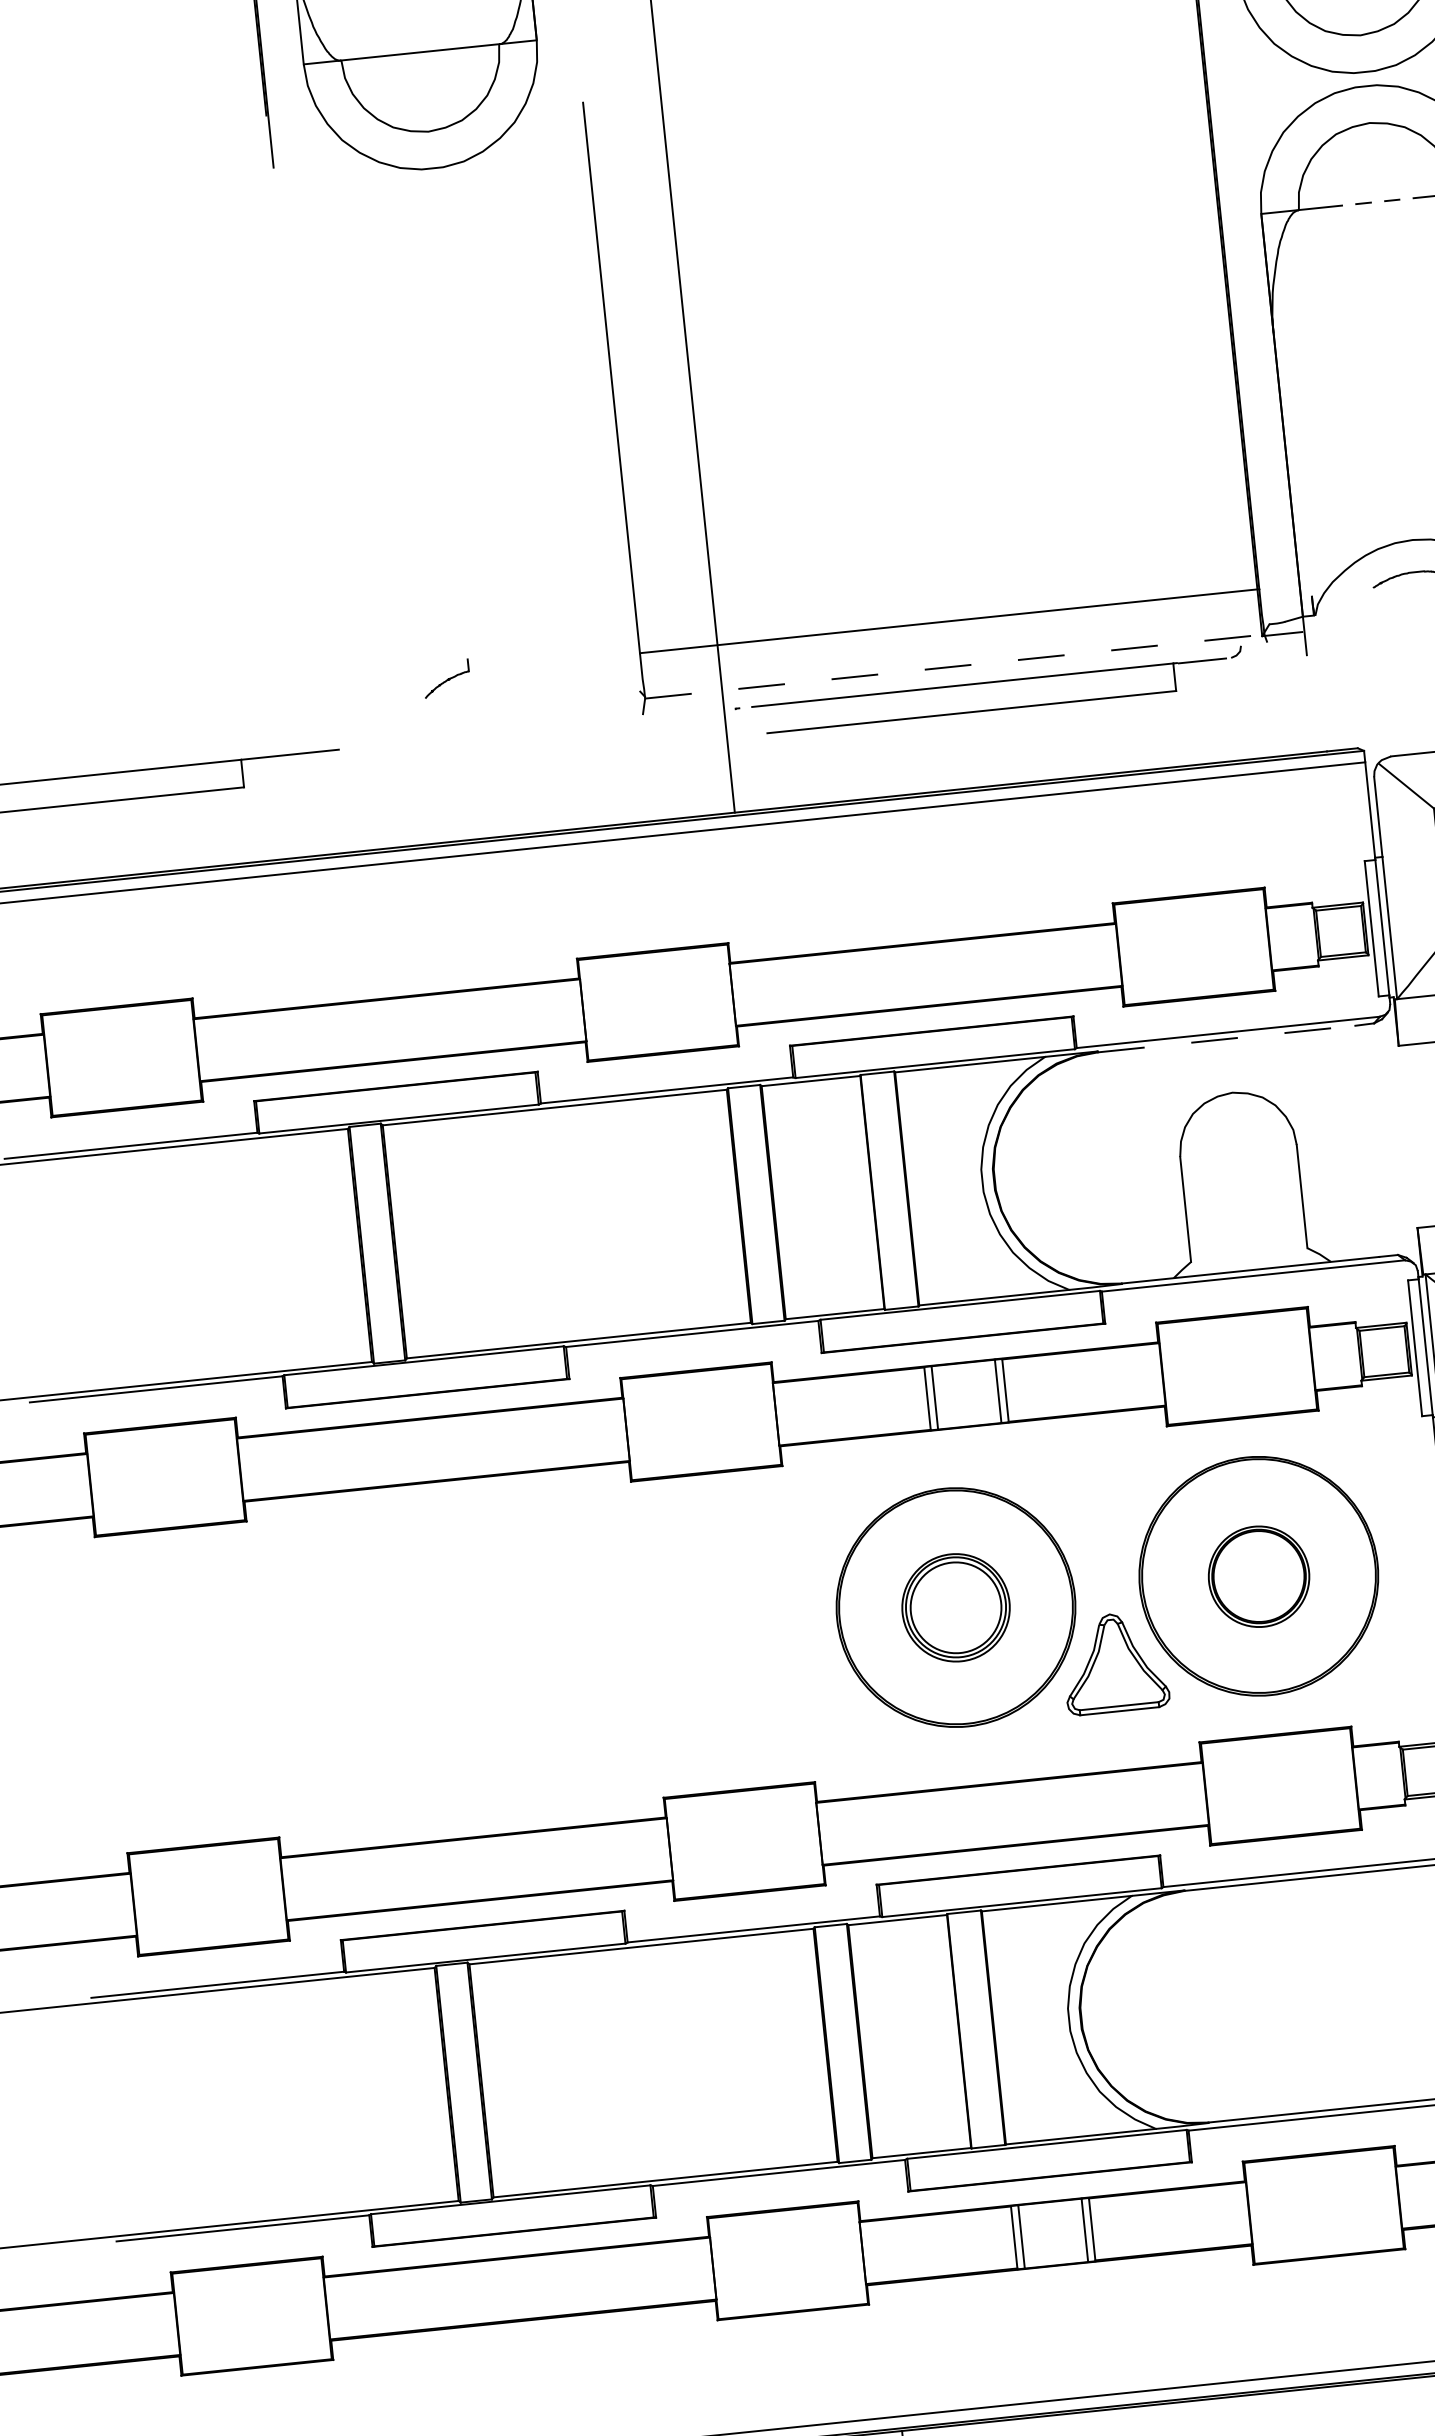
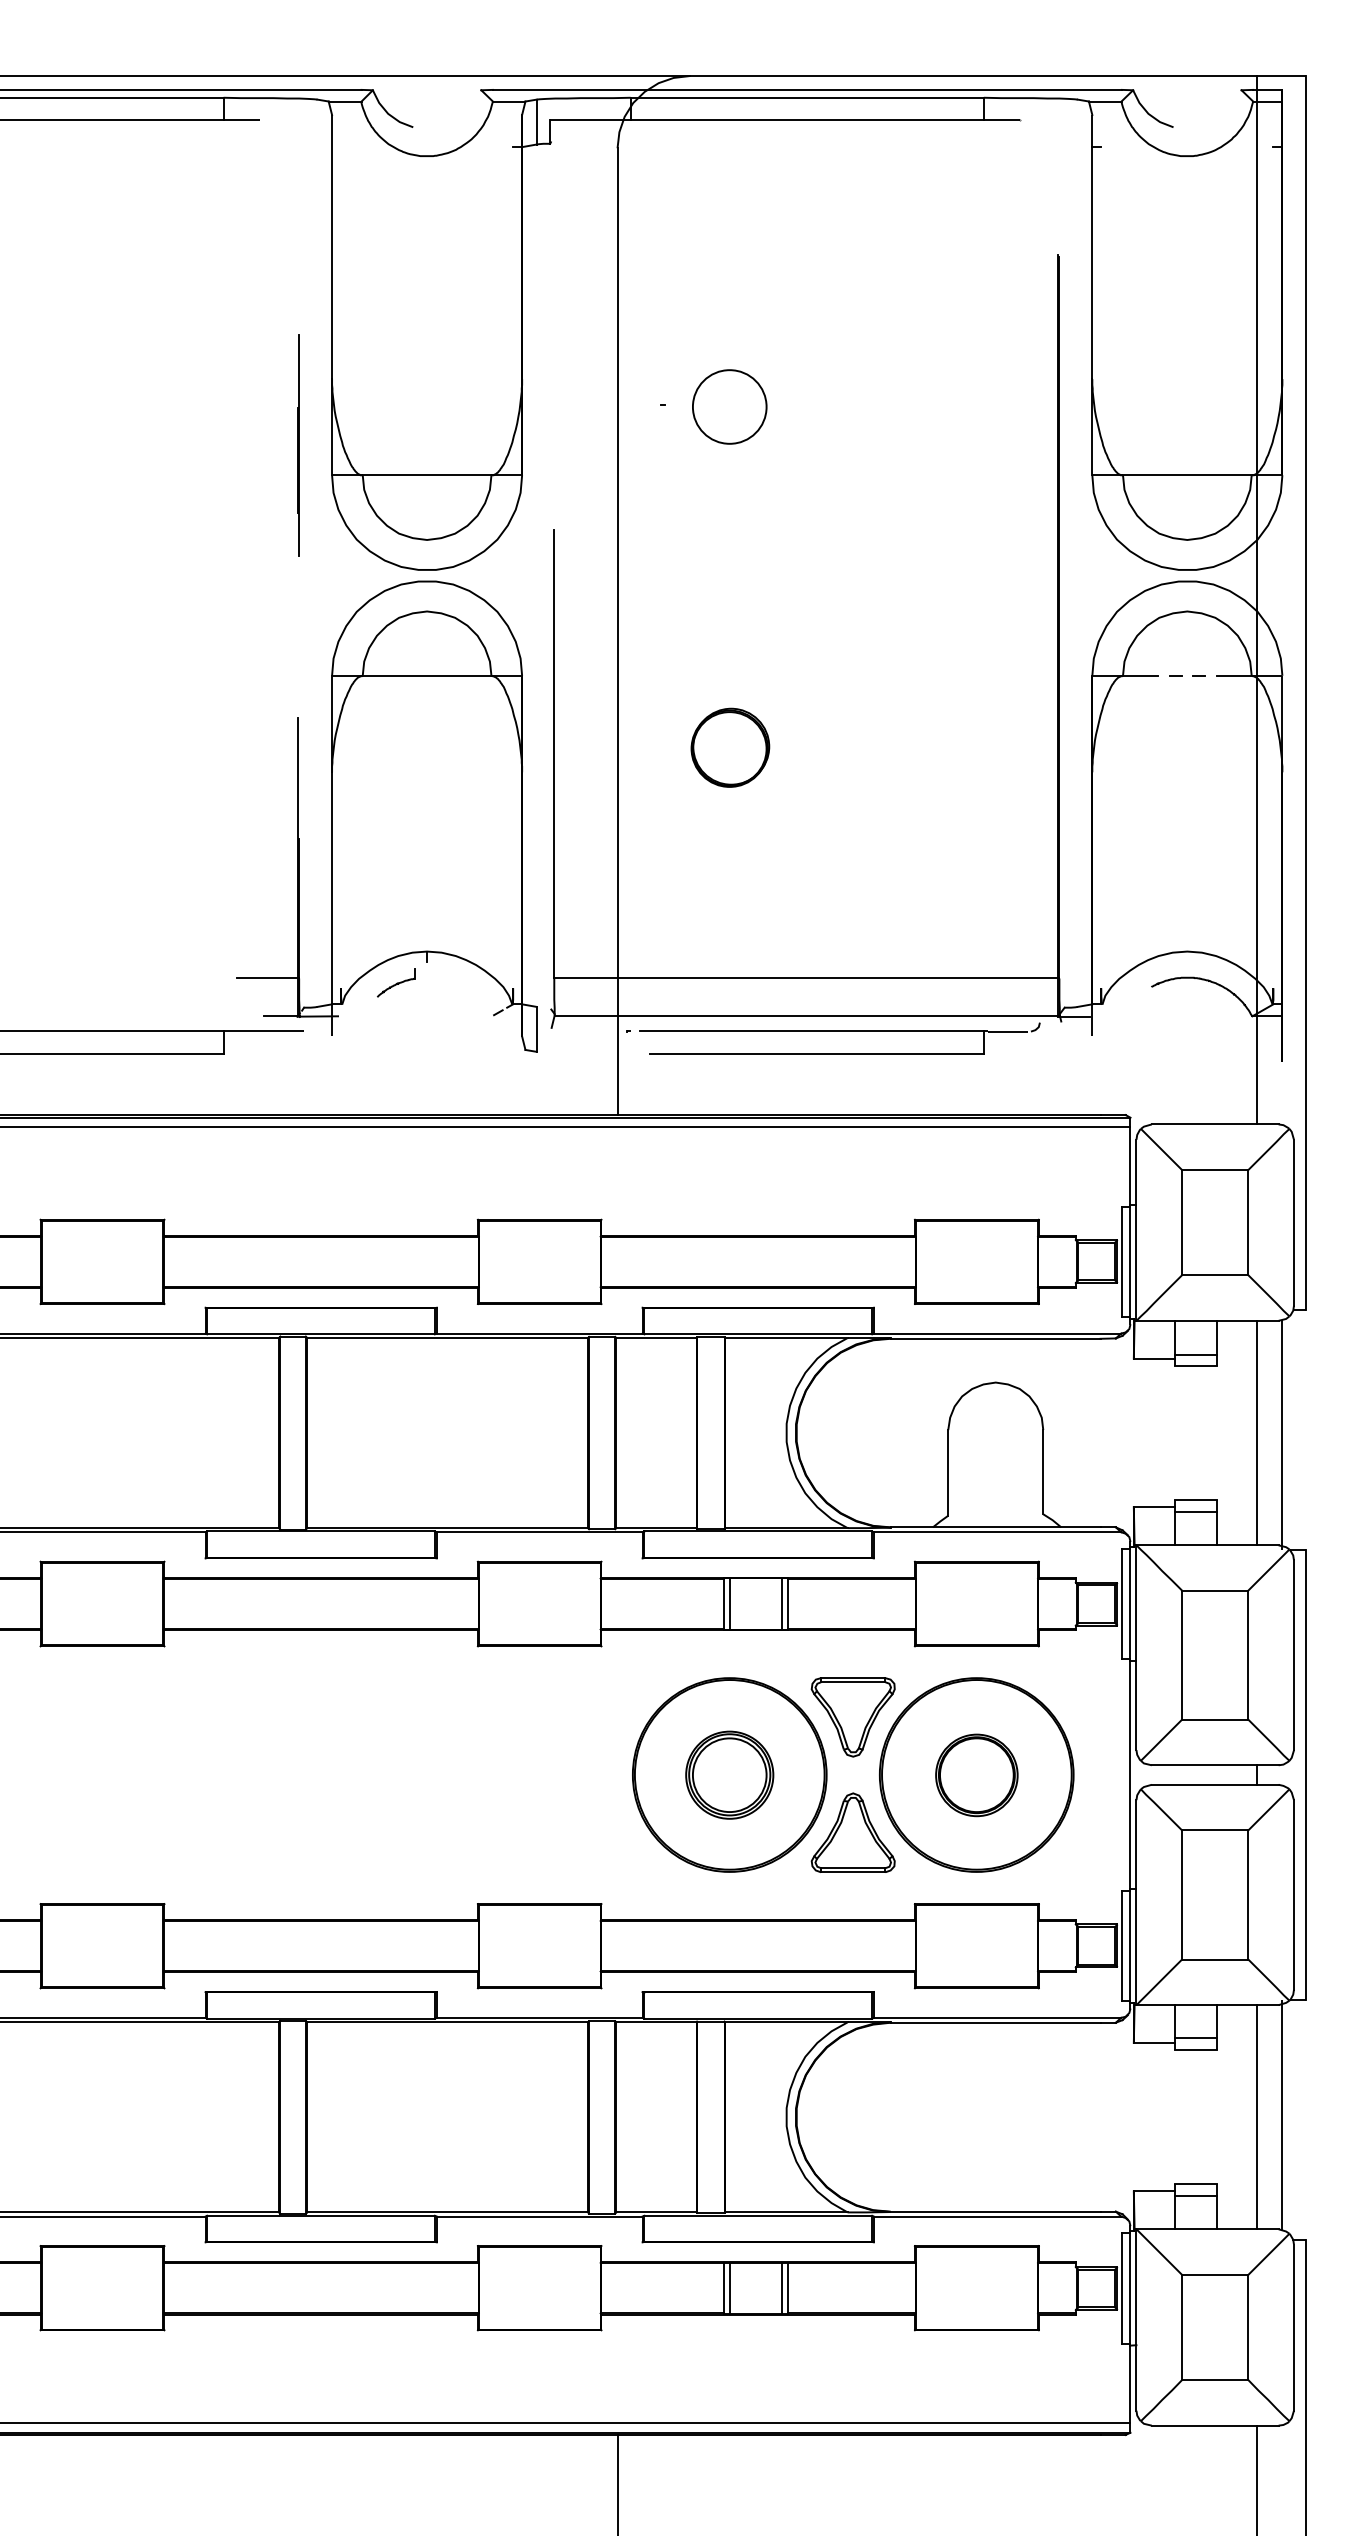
part: (826, 347) -> (730, 747), added
part: (413, 475) -> (386, 816), added
line: (955, 666) -> (807, 1015), dashed -> solid
line: (1226, 1038) -> (995, 1338), dashed -> solid
part: (1099, 1521) -> (852, 1717), added

